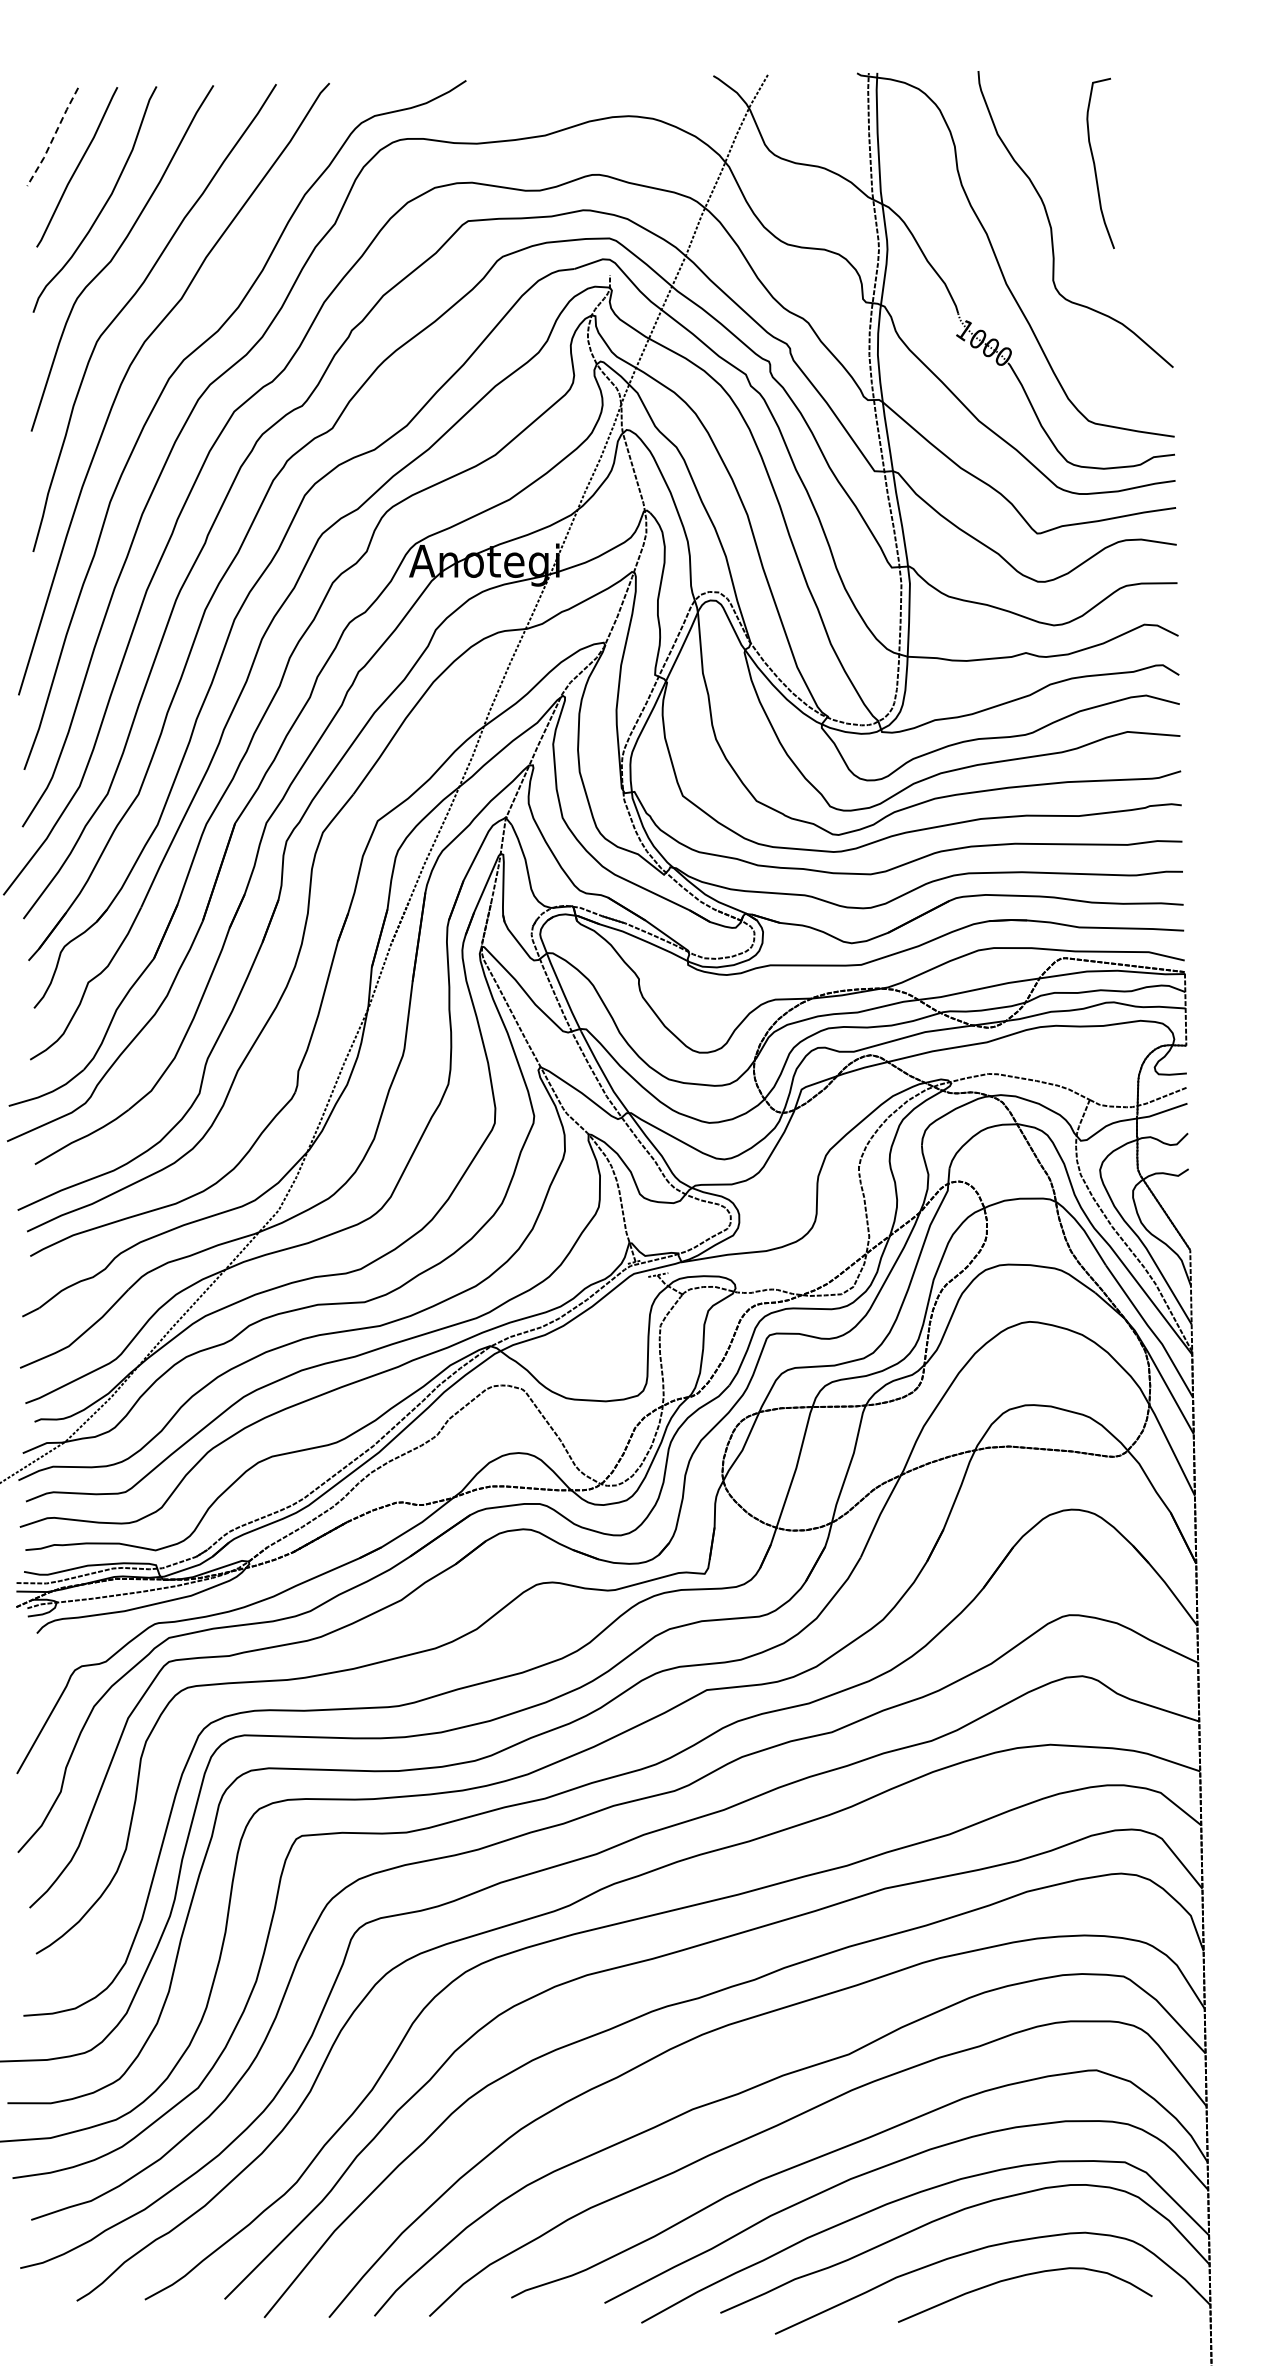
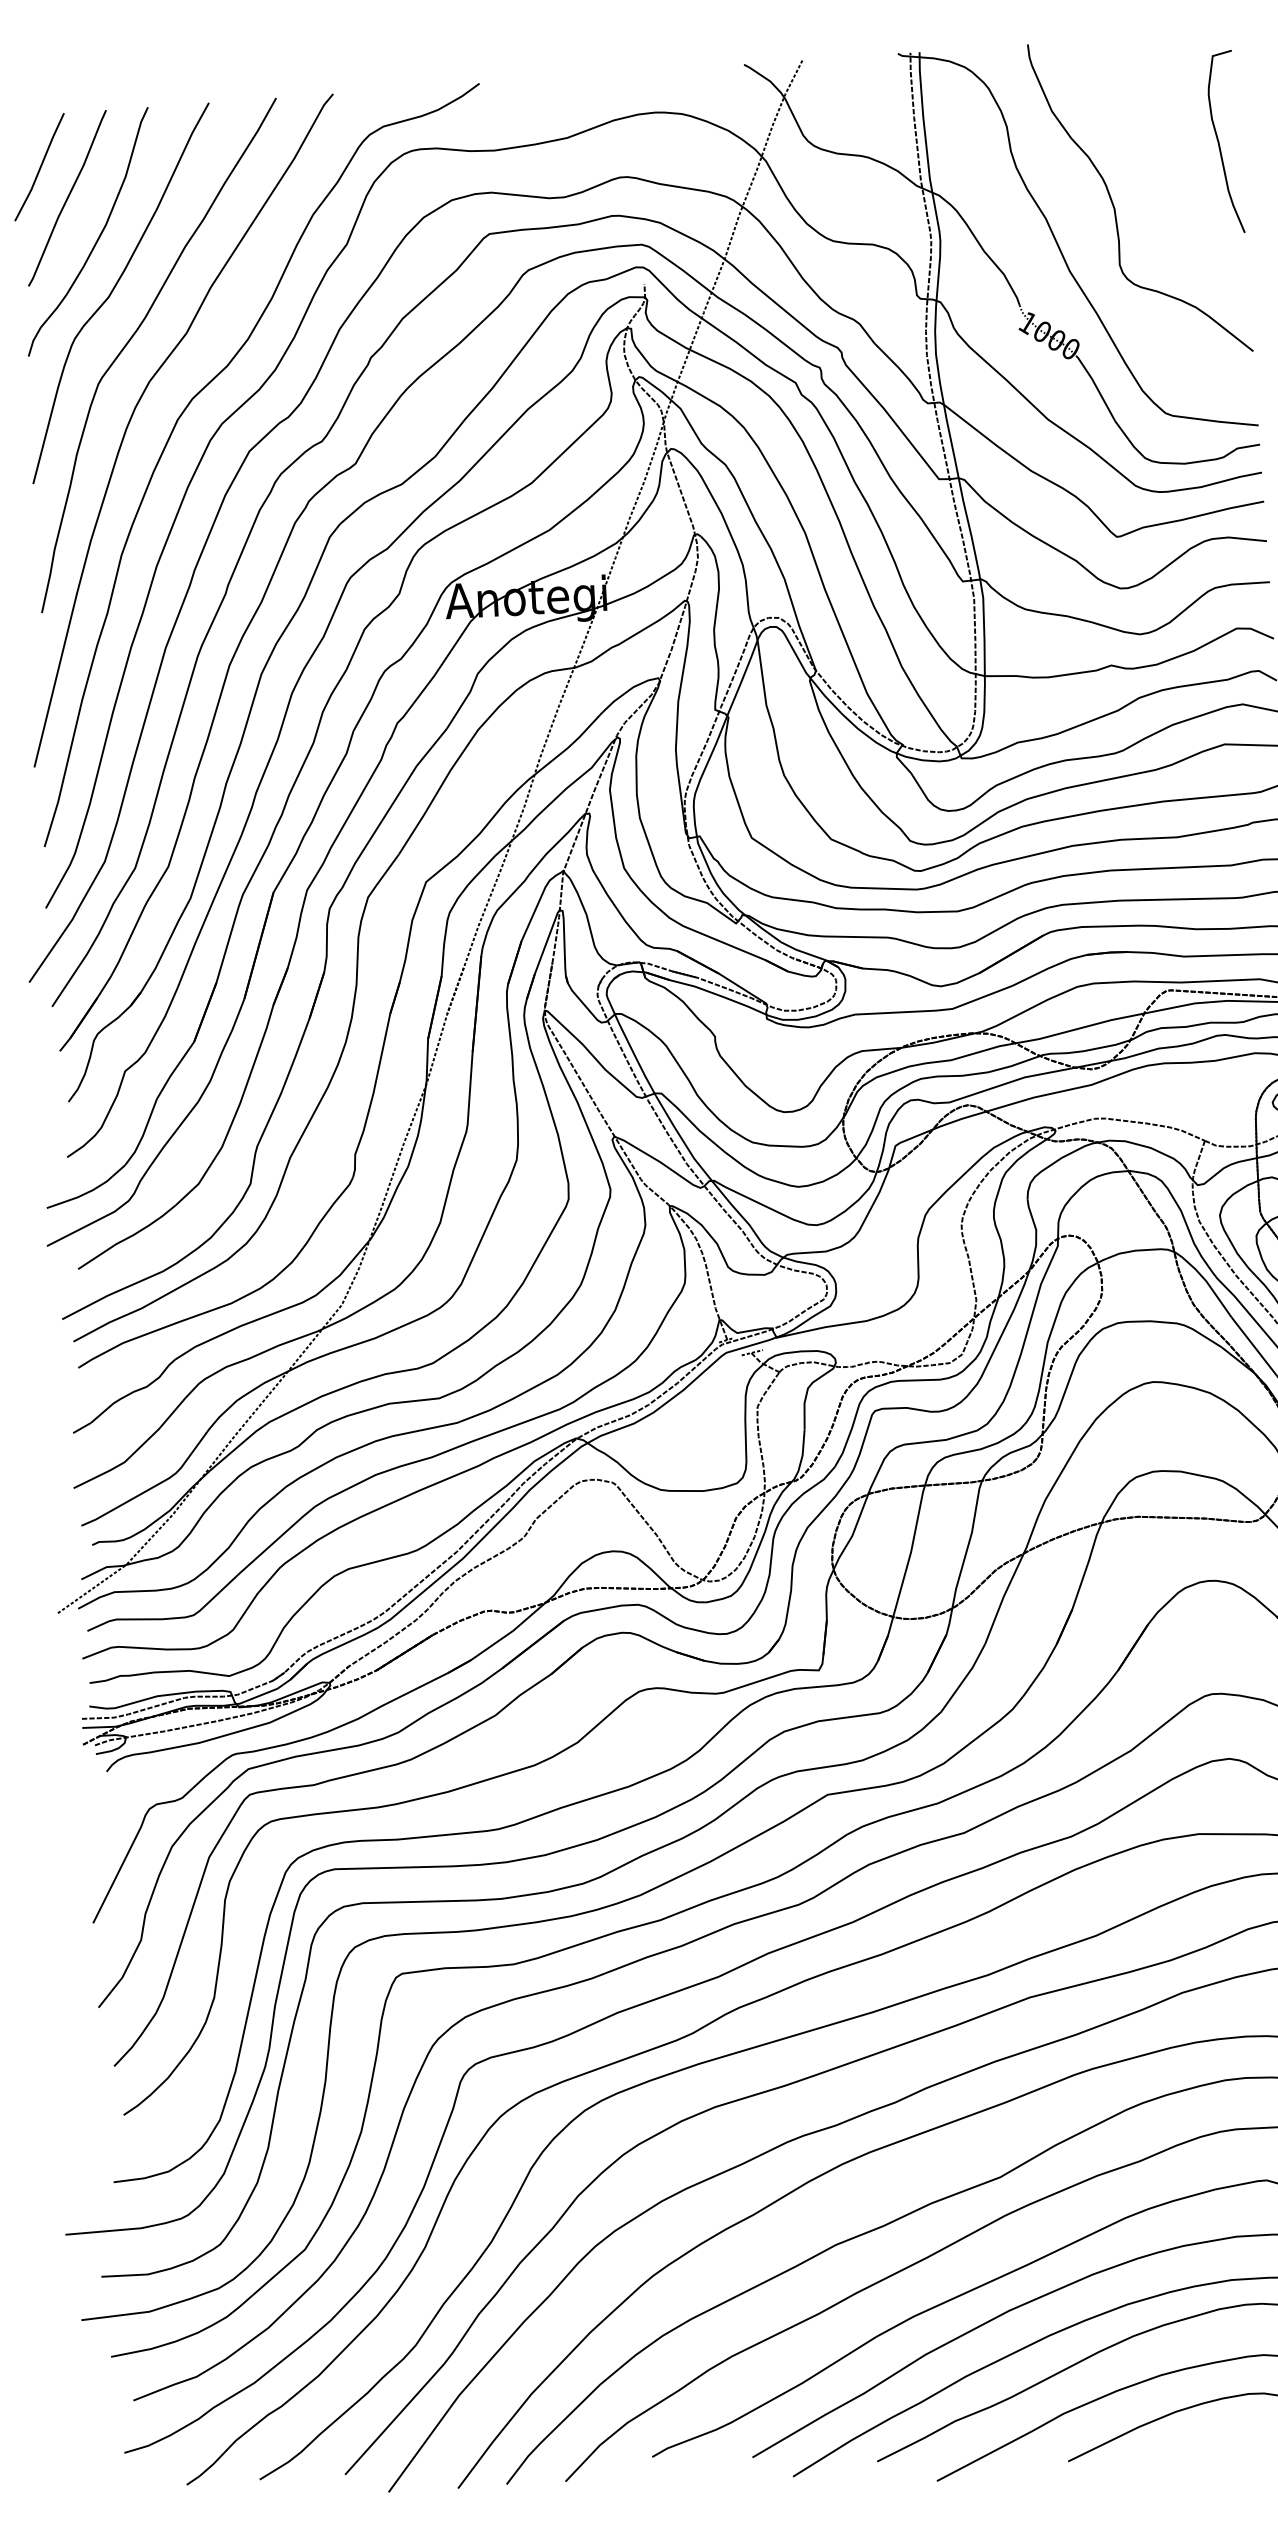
line: (53, 137) -> (40, 167), dashed -> solid
curve: (1095, 163) -> (1219, 142), moved

